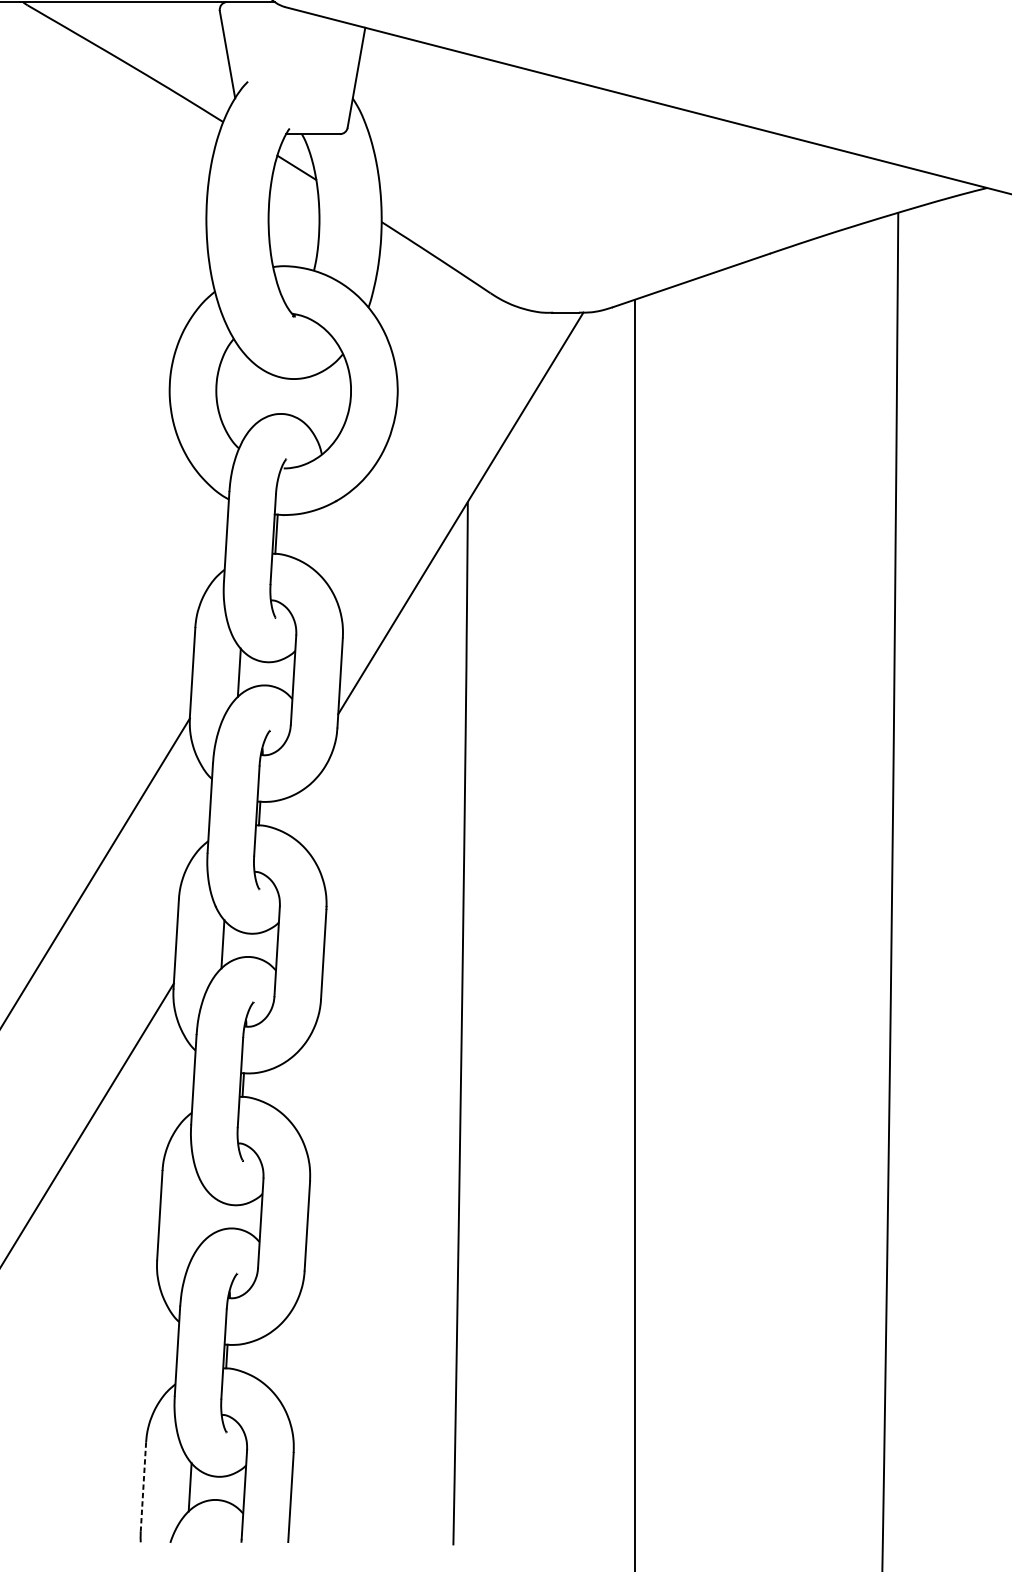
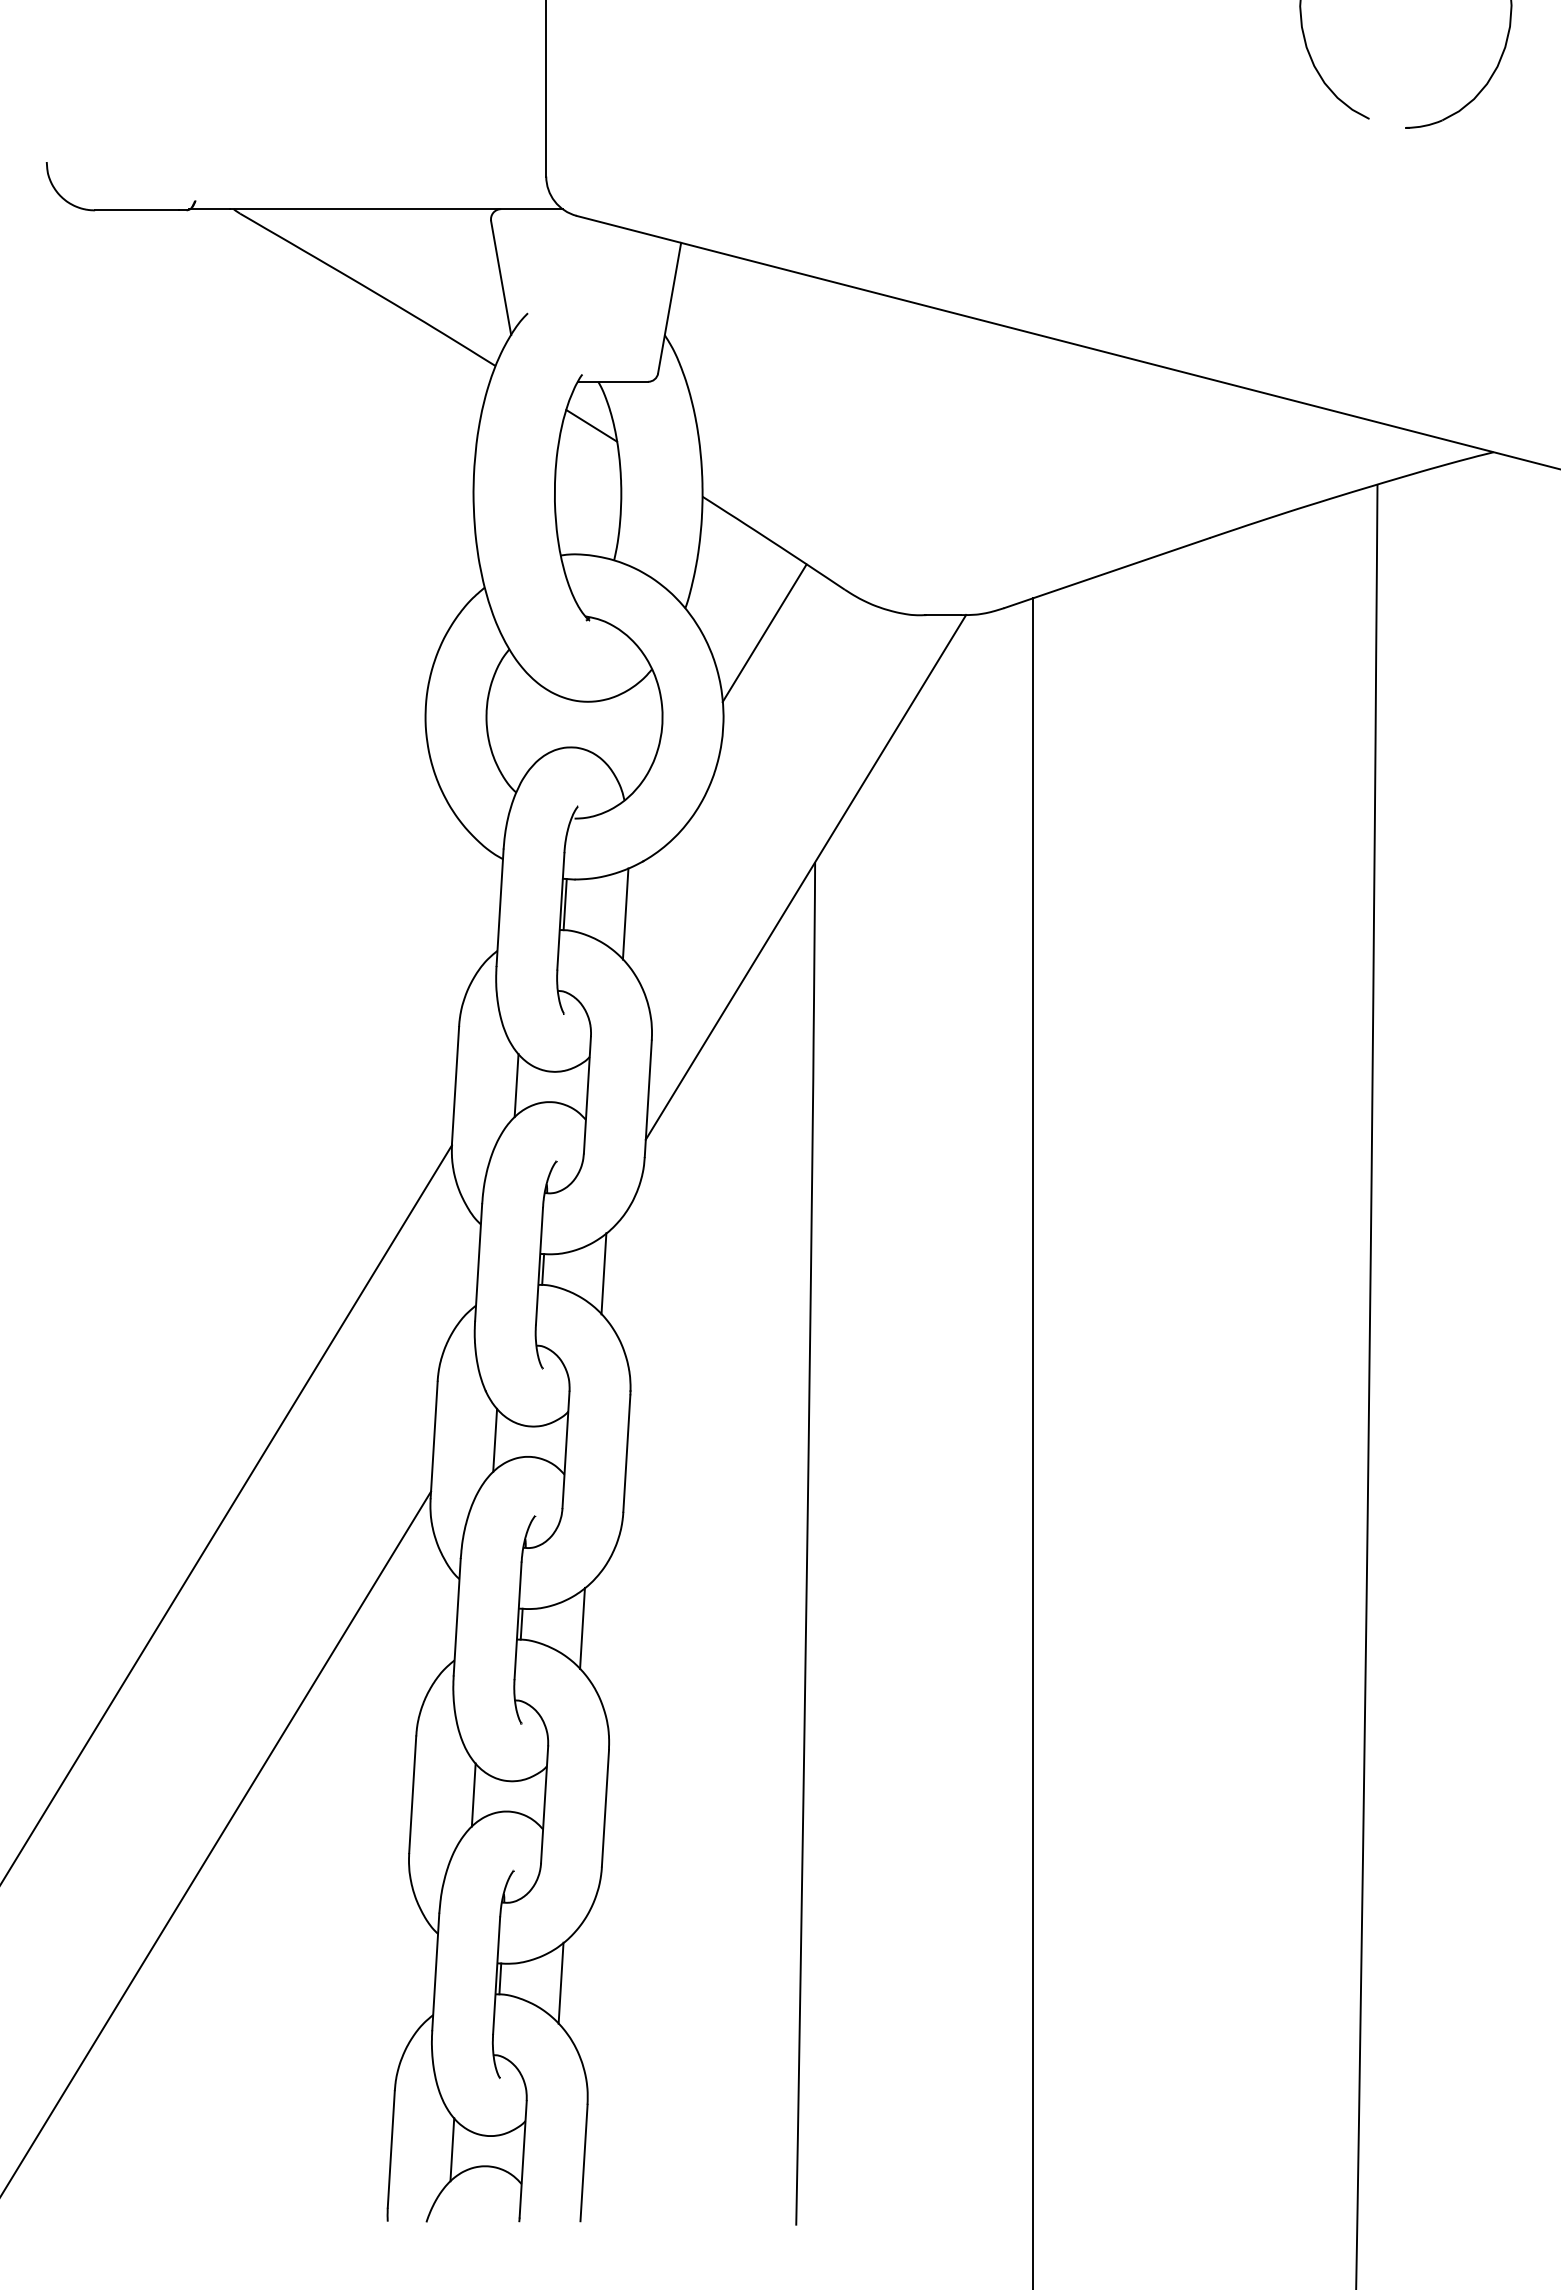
line: (429, 326) -> (764, 633), added
line: (322, 541) -> (625, 913), added
line: (305, 816) -> (603, 1273), added
line: (289, 1088) -> (582, 1628), added
line: (206, 1215) -> (473, 1794), added
line: (272, 1359) -> (560, 1982), added
line: (143, 1487) -> (391, 2149), dashed -> solid

